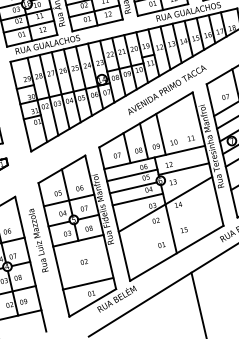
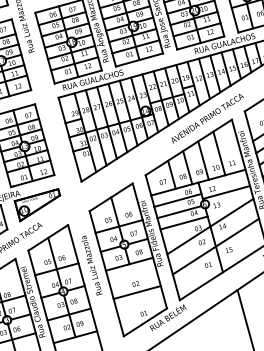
line: (178, 127) -> (219, 153), added
line: (170, 225) -> (215, 246), added
line: (87, 283) -> (136, 292), moved

